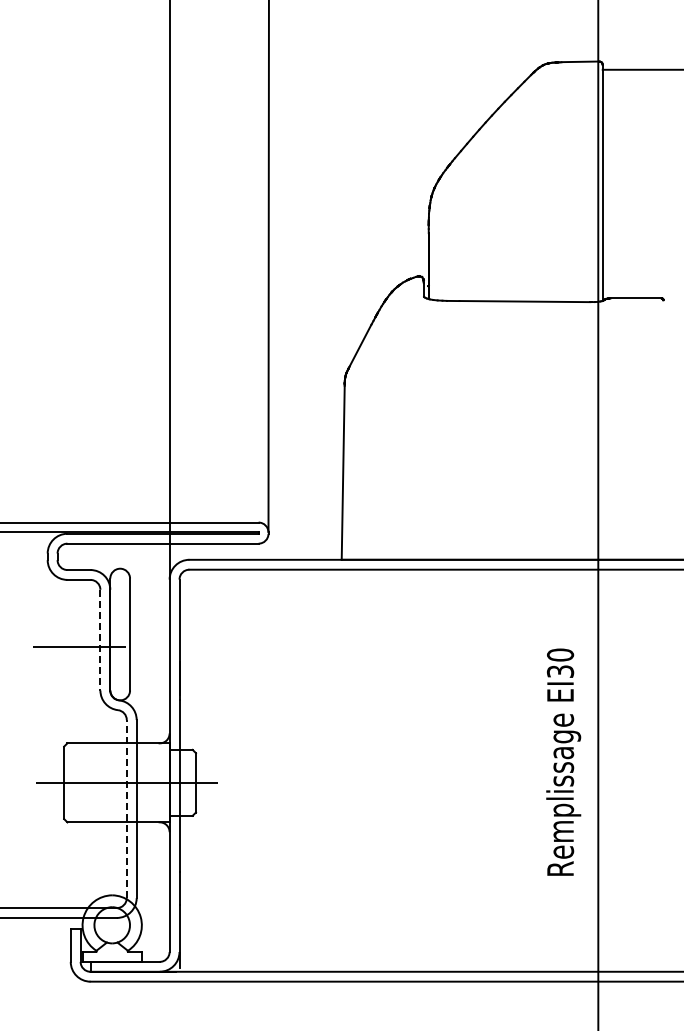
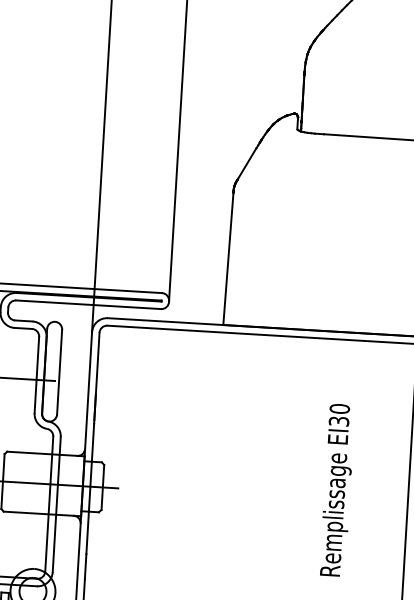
line: (100, 640) -> (36, 375), dashed -> solid
text: (563, 761) -> (337, 489), moved
line: (126, 808) -> (49, 503), dashed -> solid

